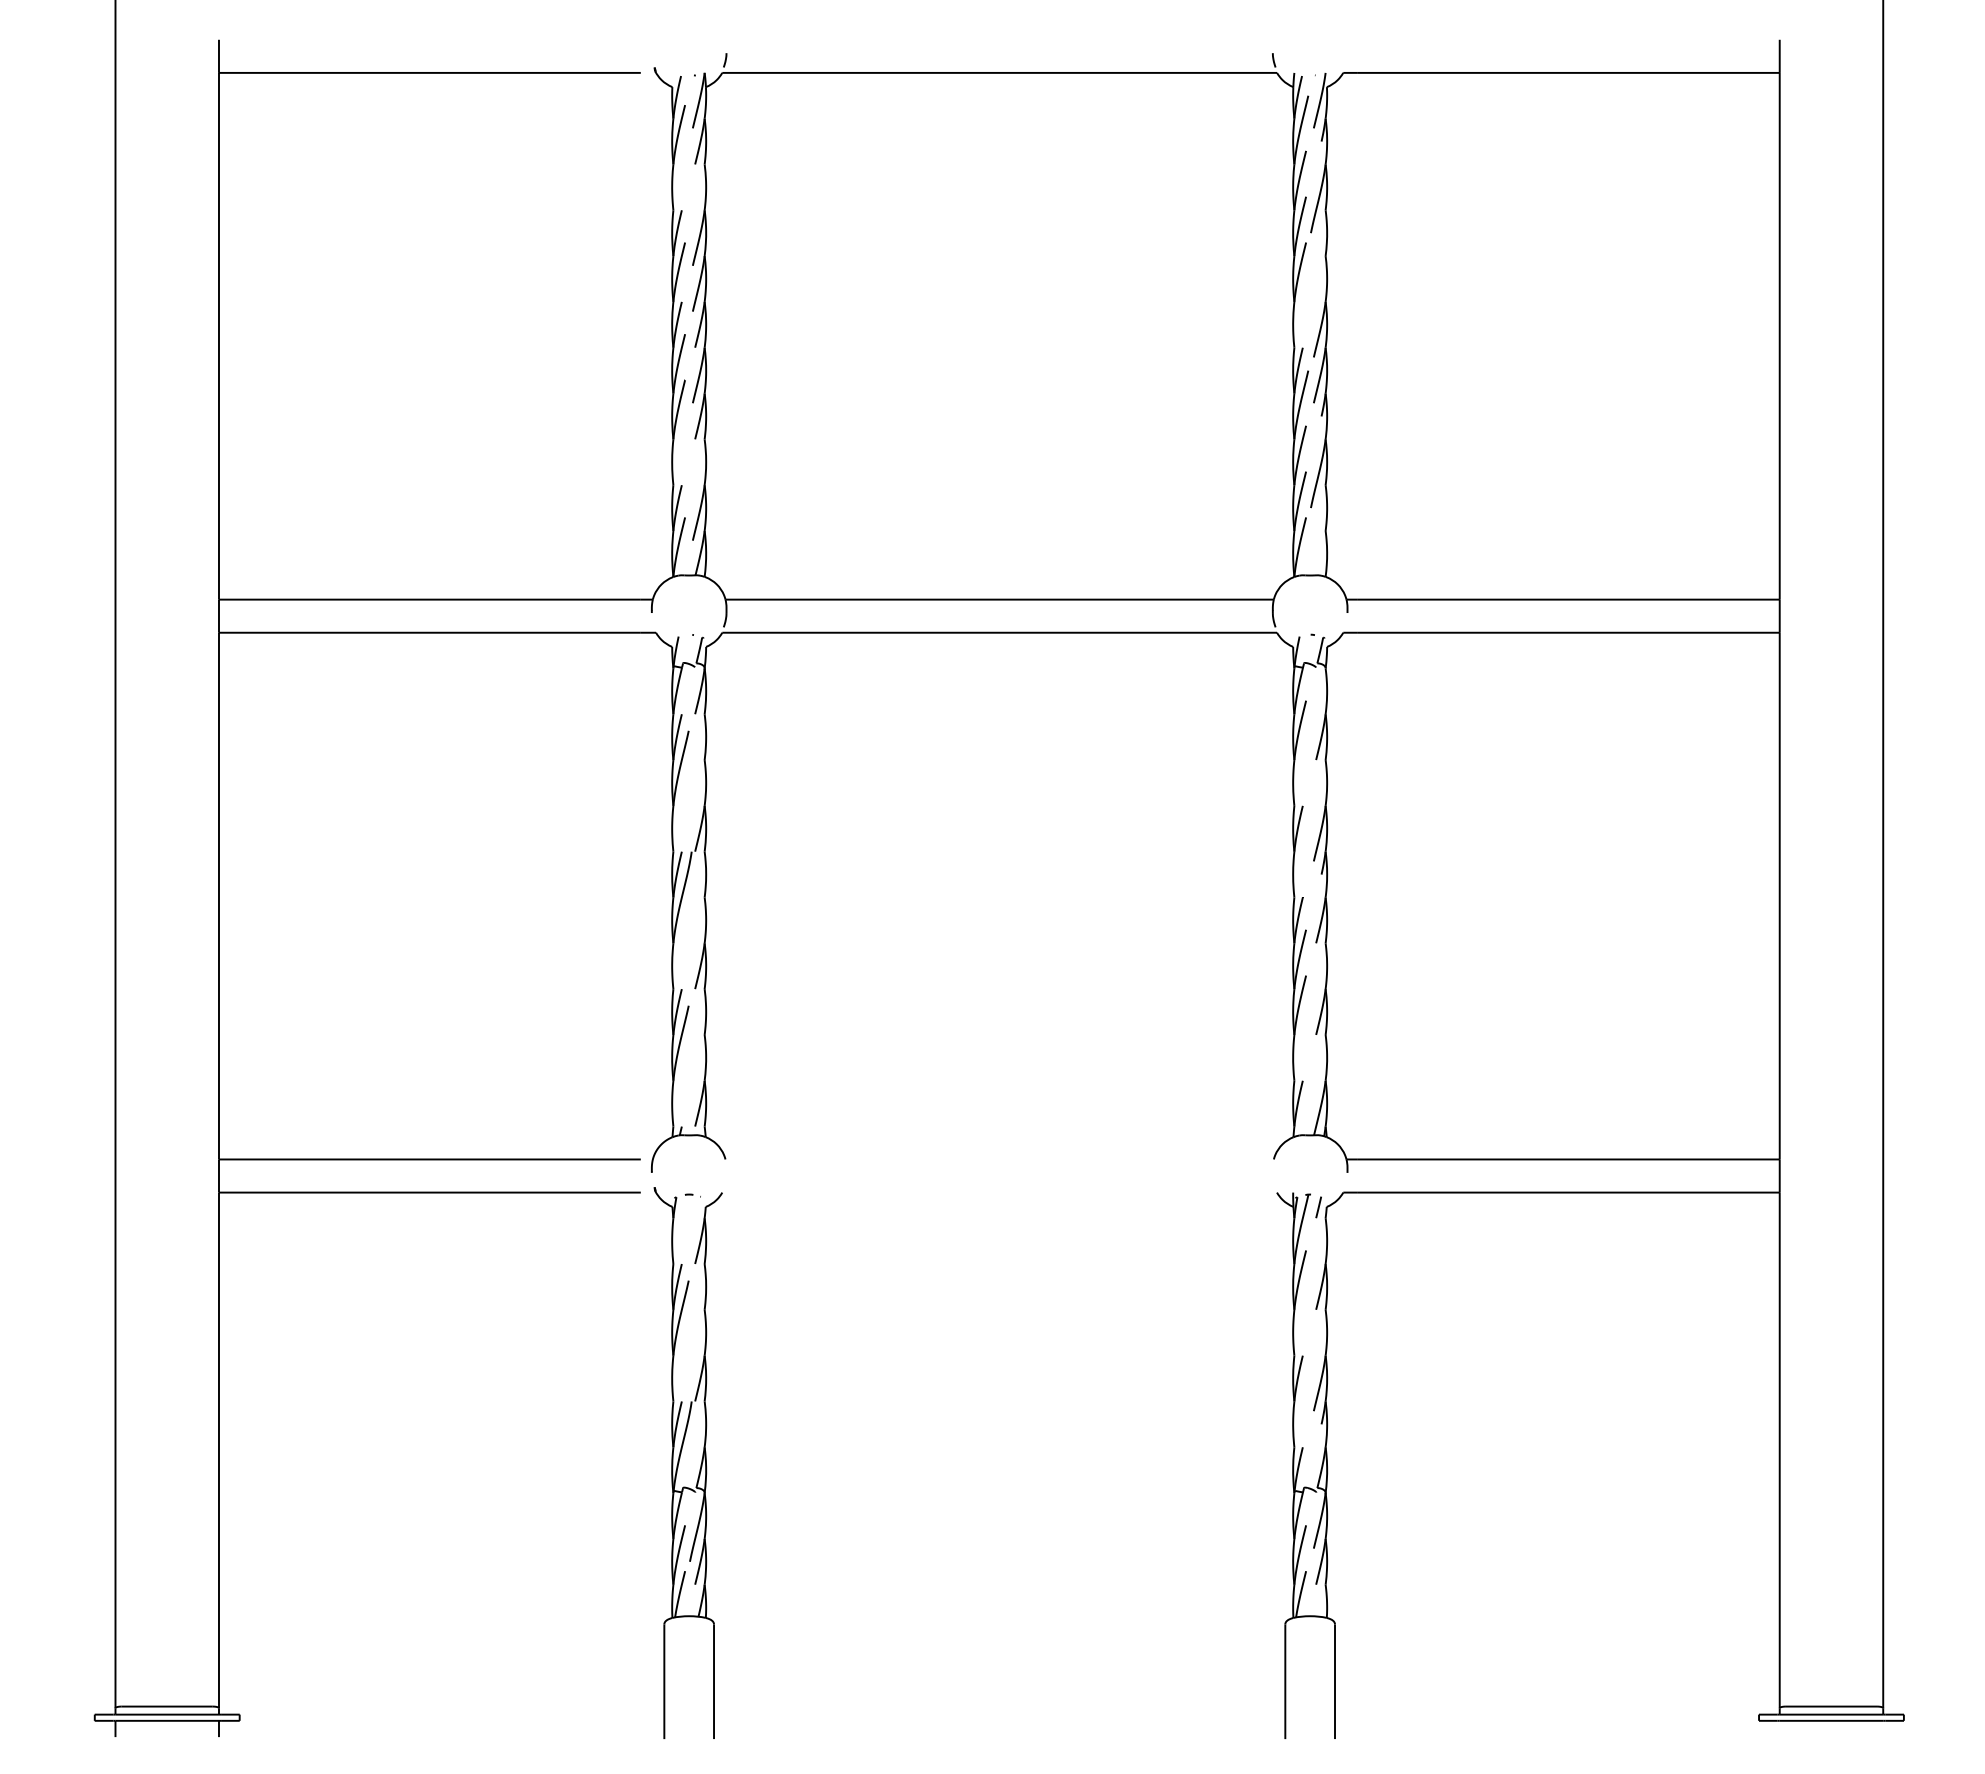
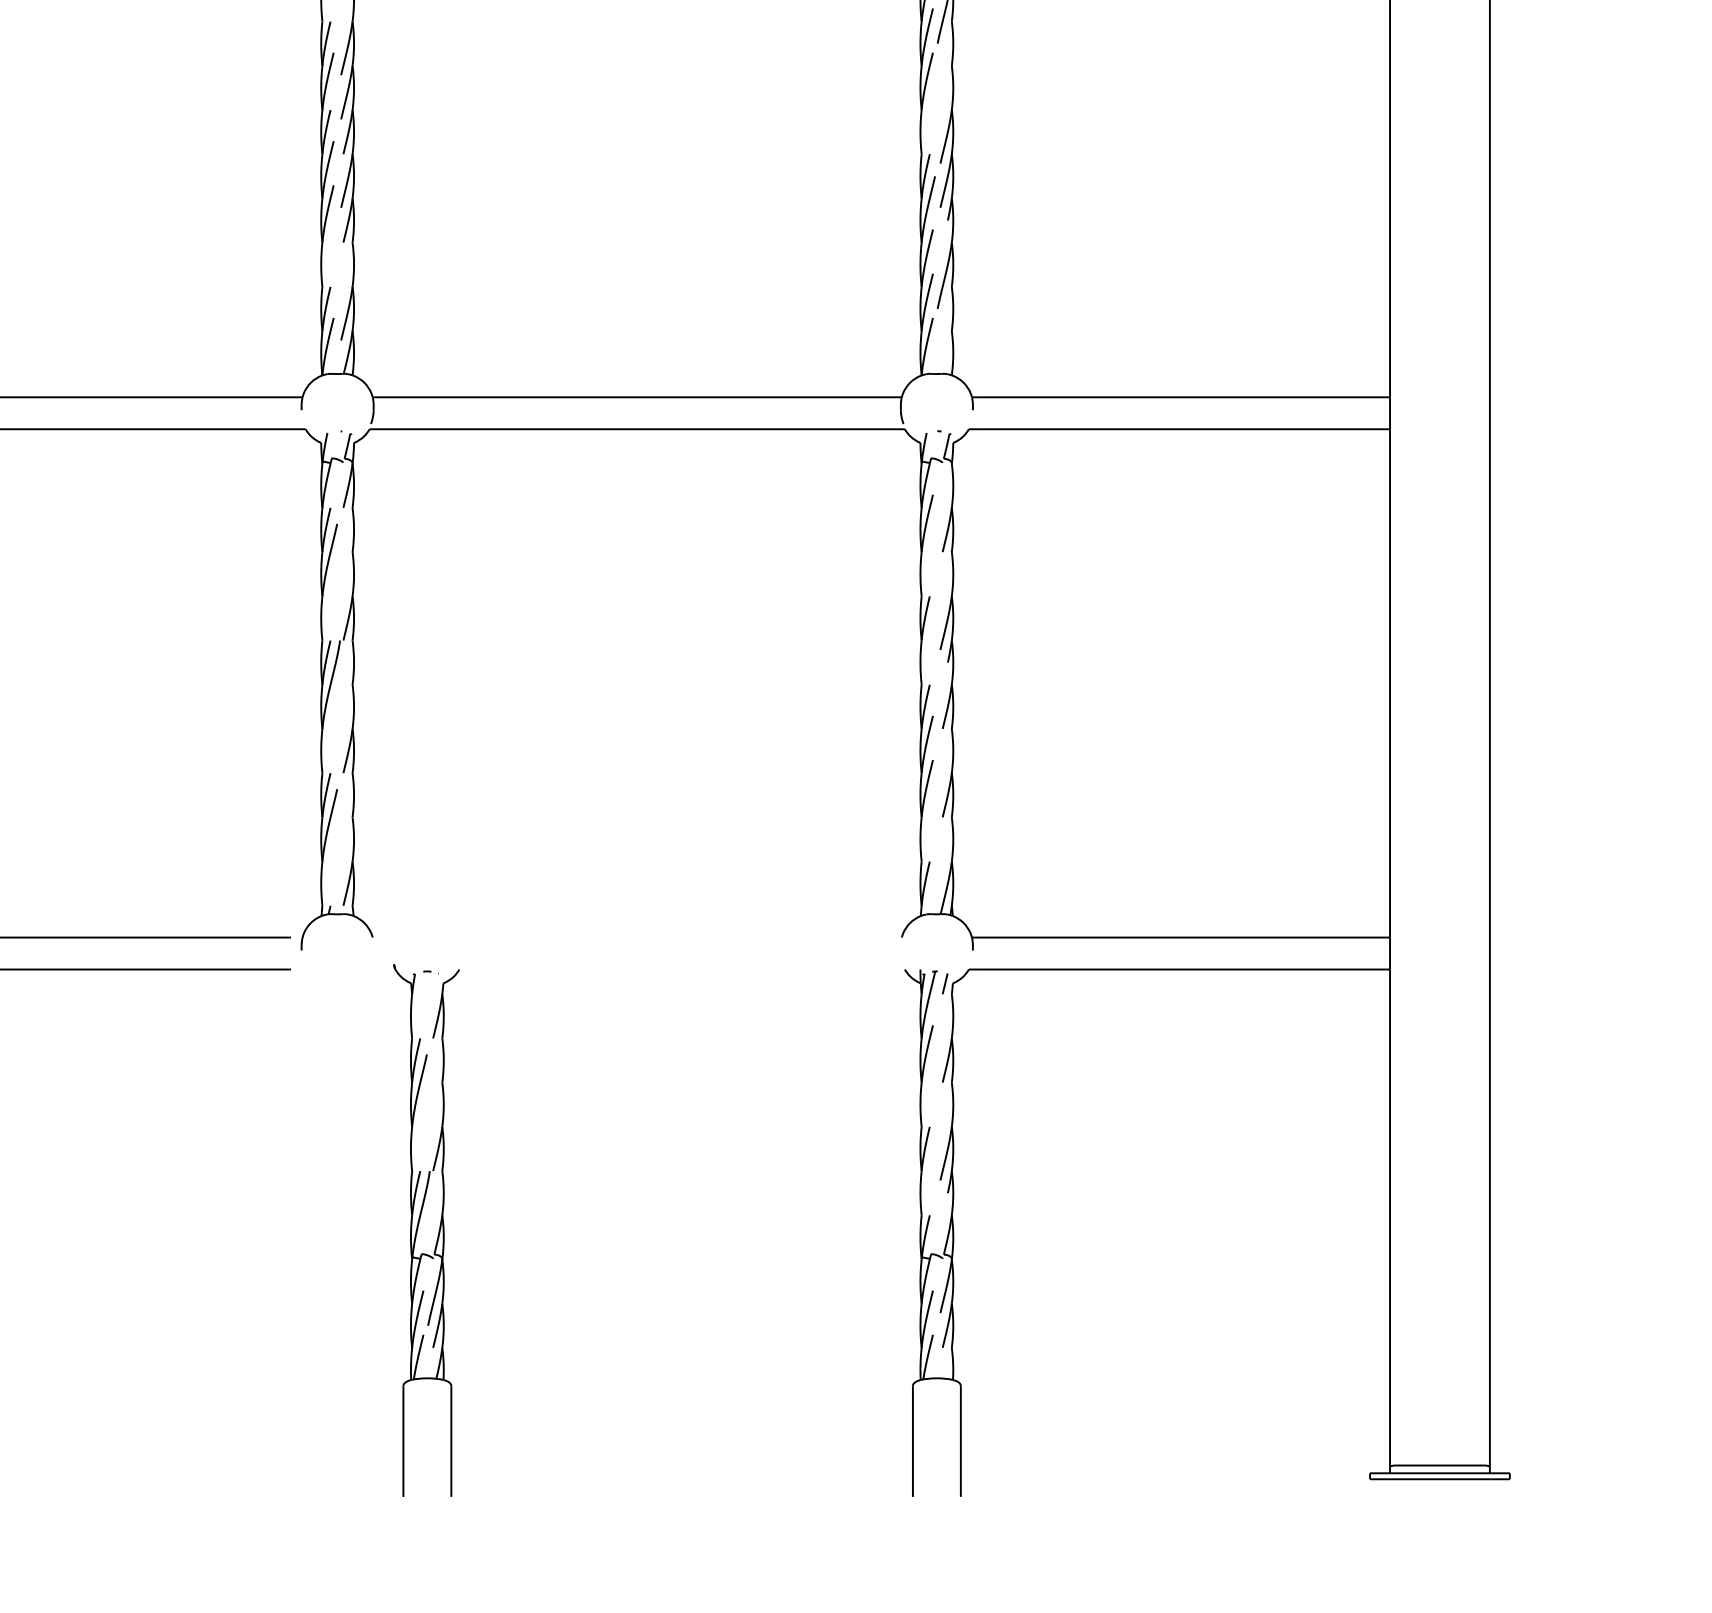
part: (679, 1462) -> (418, 1229), moved

